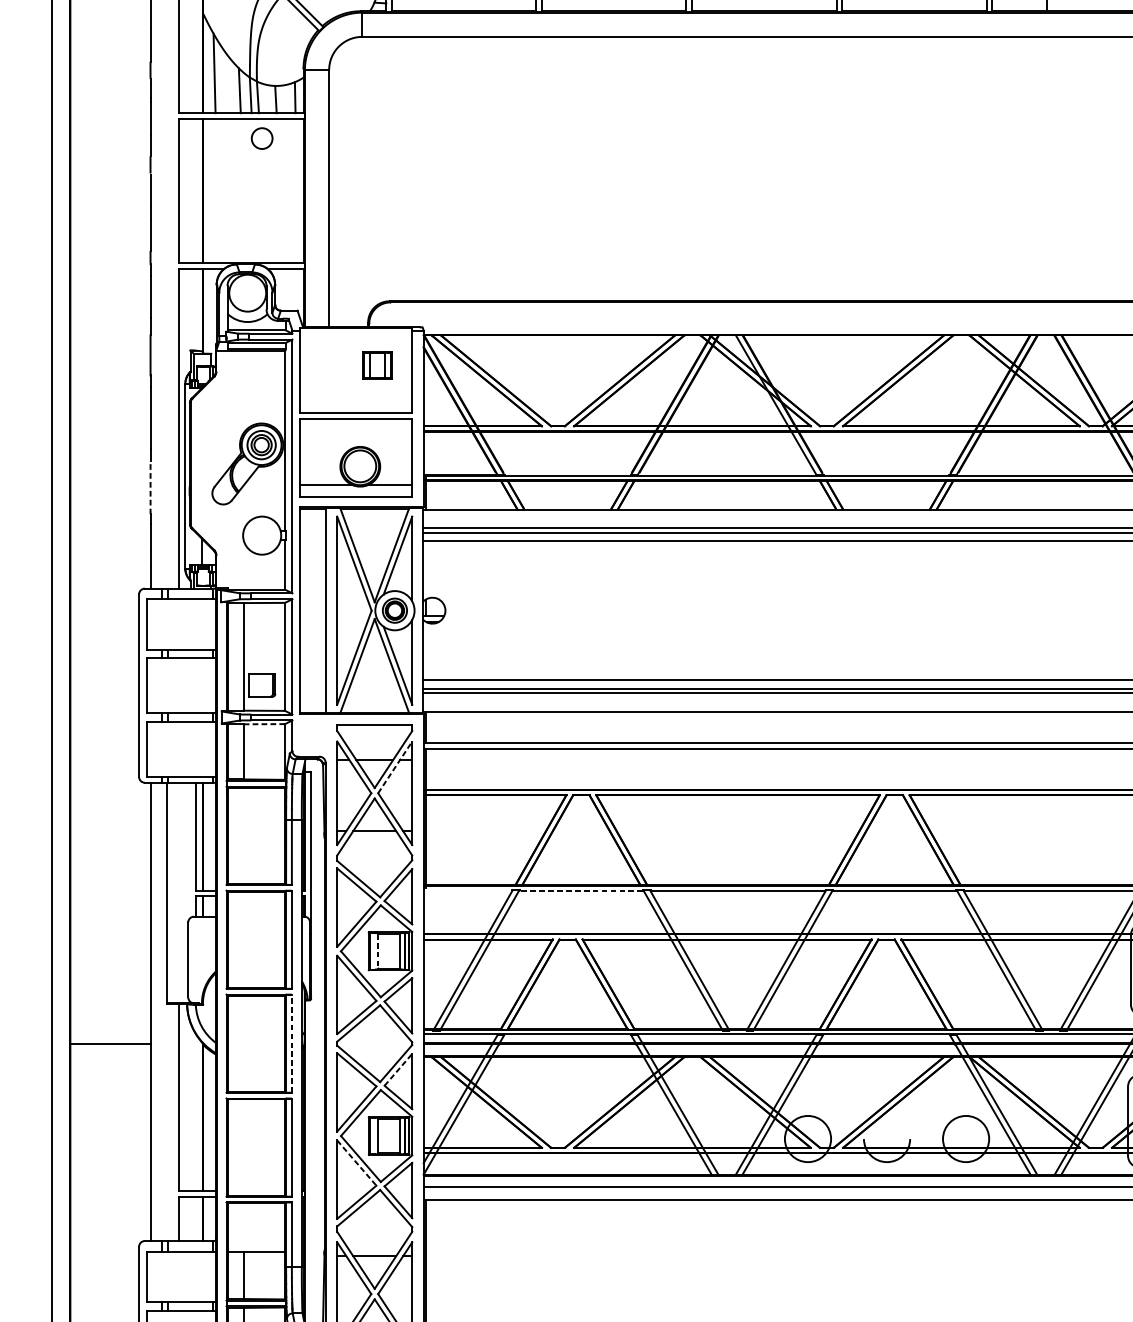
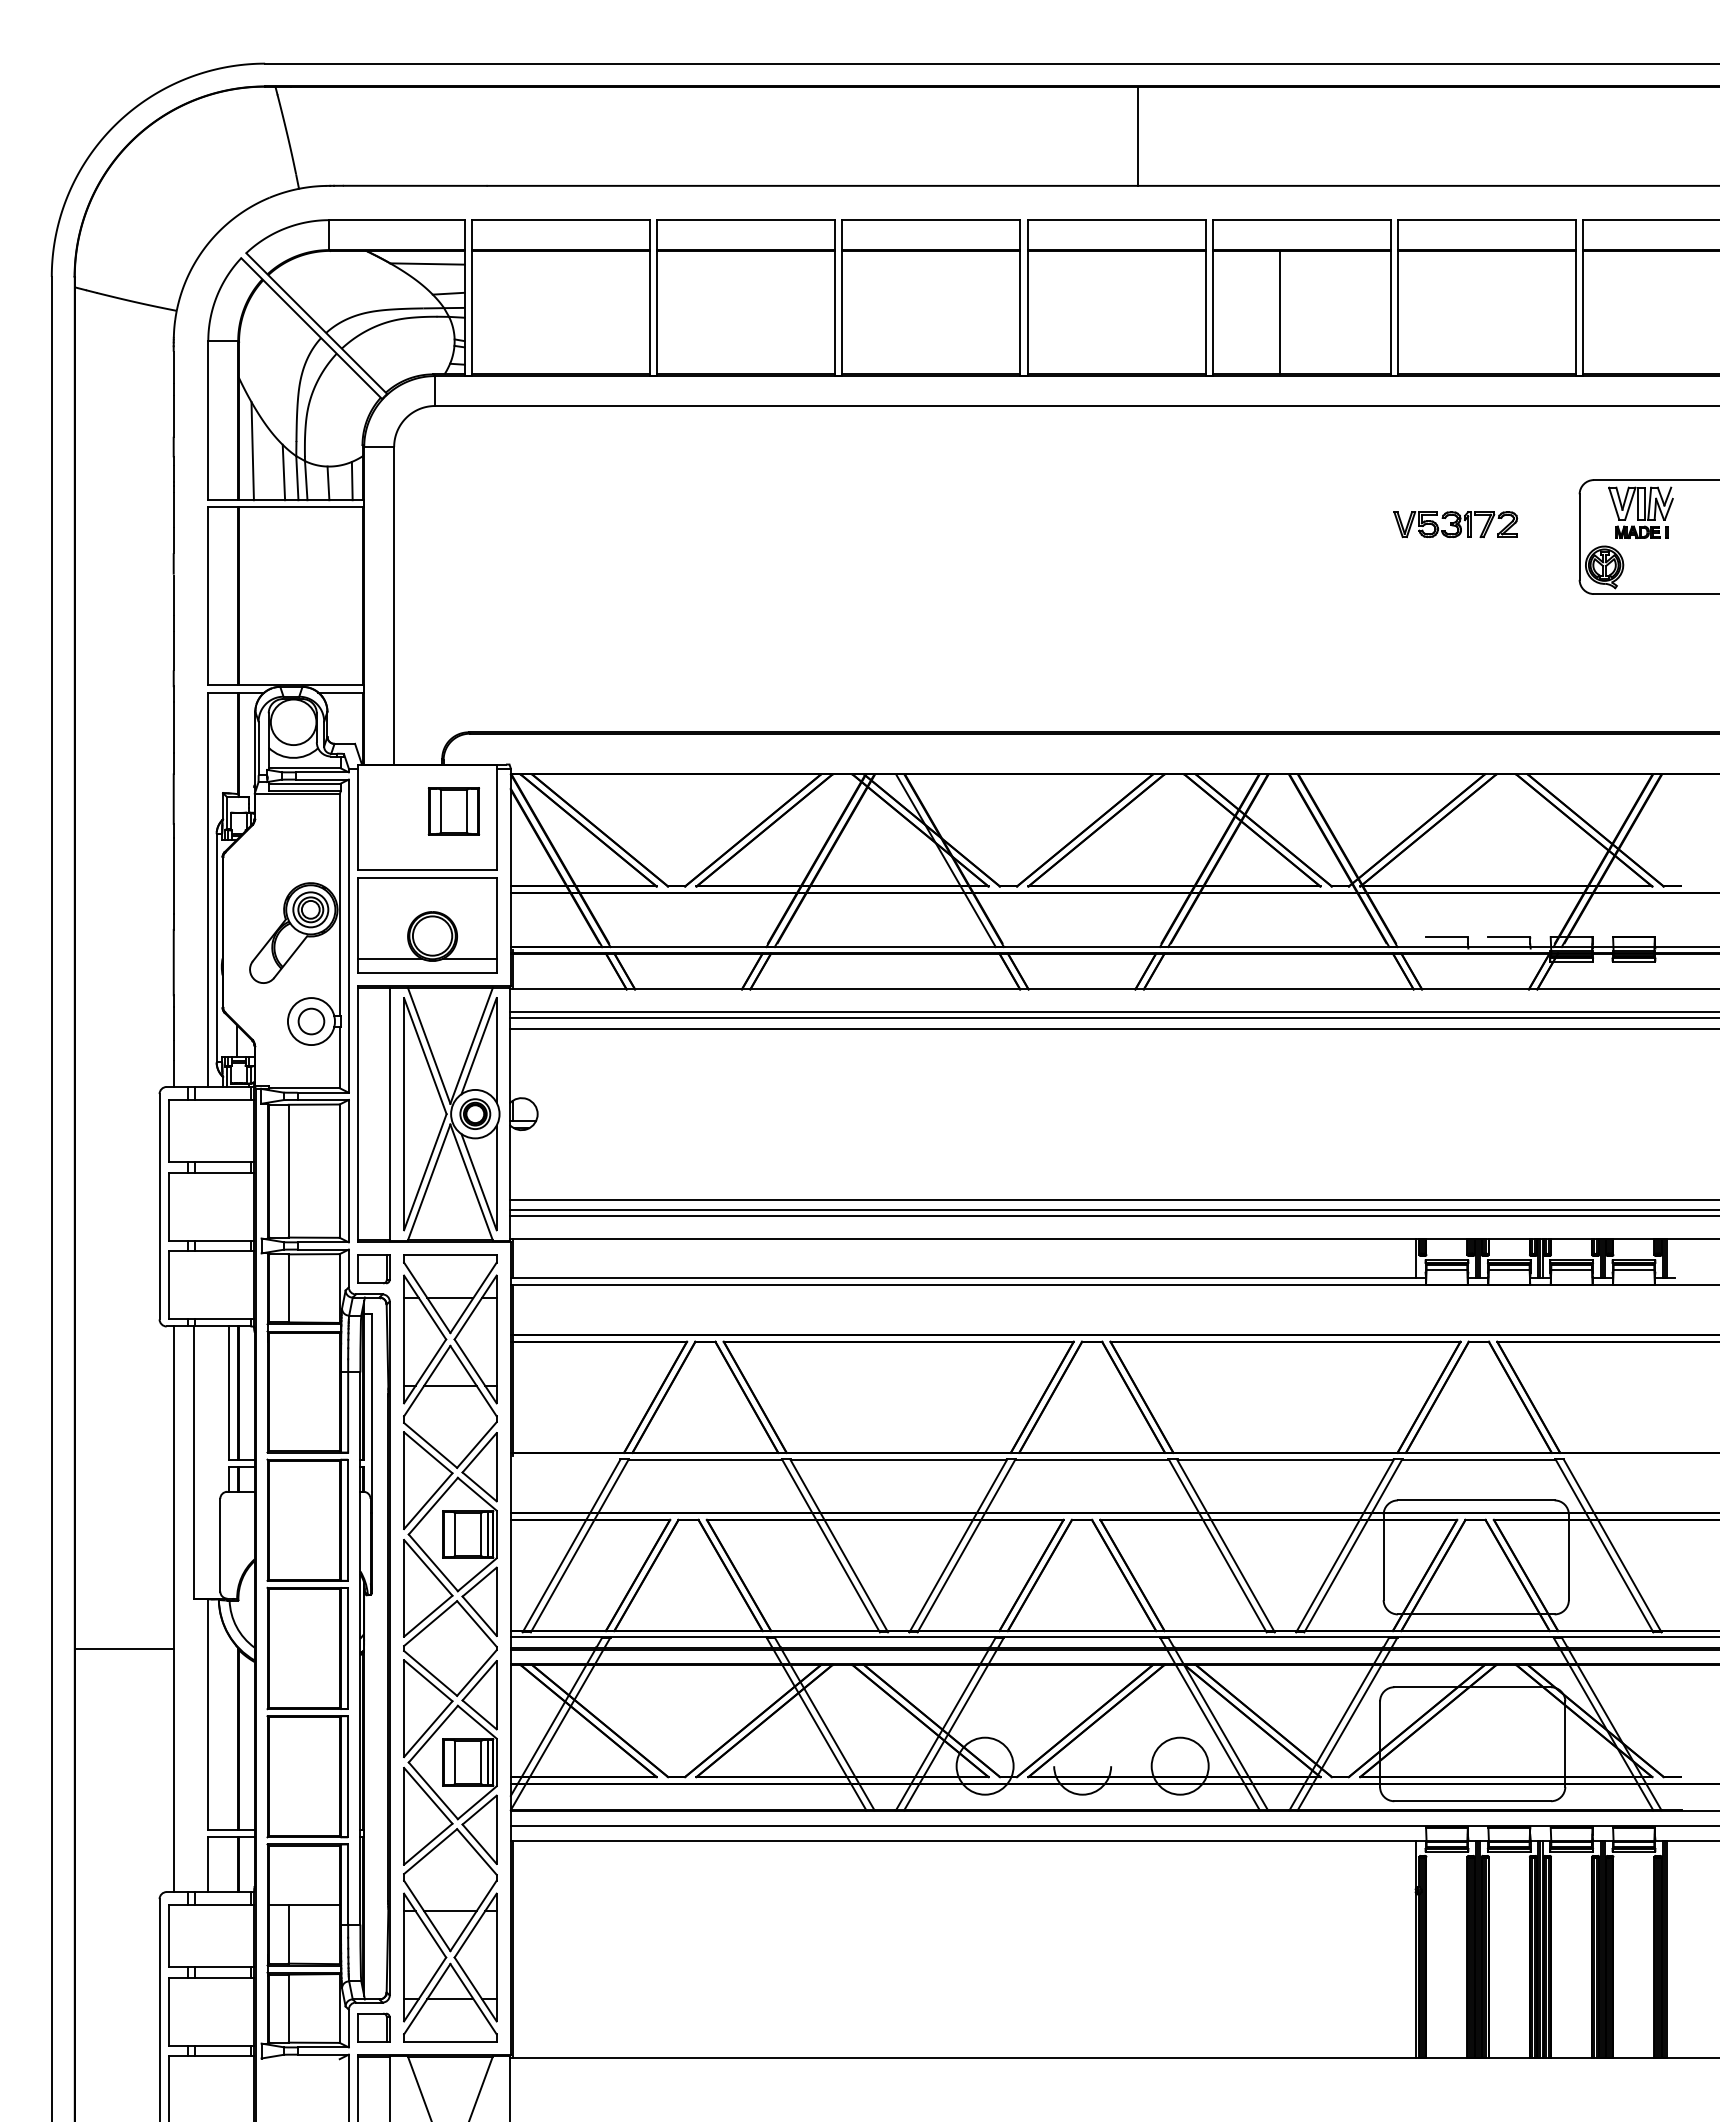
circle: (262, 138) -> (311, 1021), moved
part: (377, 365) -> (453, 811), size x1.43
line: (150, 487) -> (173, 962), dashed -> solid
part: (262, 685) -> (373, 1269), moved
line: (264, 724) -> (314, 1254), dashed -> solid
line: (395, 767) -> (475, 1307), dashed -> solid
line: (580, 890) -> (704, 1459), dashed -> solid
line: (378, 952) -> (455, 1535), dashed -> solid
line: (292, 1043) -> (348, 1648), dashed -> solid
line: (398, 1069) -> (479, 1680), dashed -> solid
line: (356, 1162) -> (428, 1795), dashed -> solid

